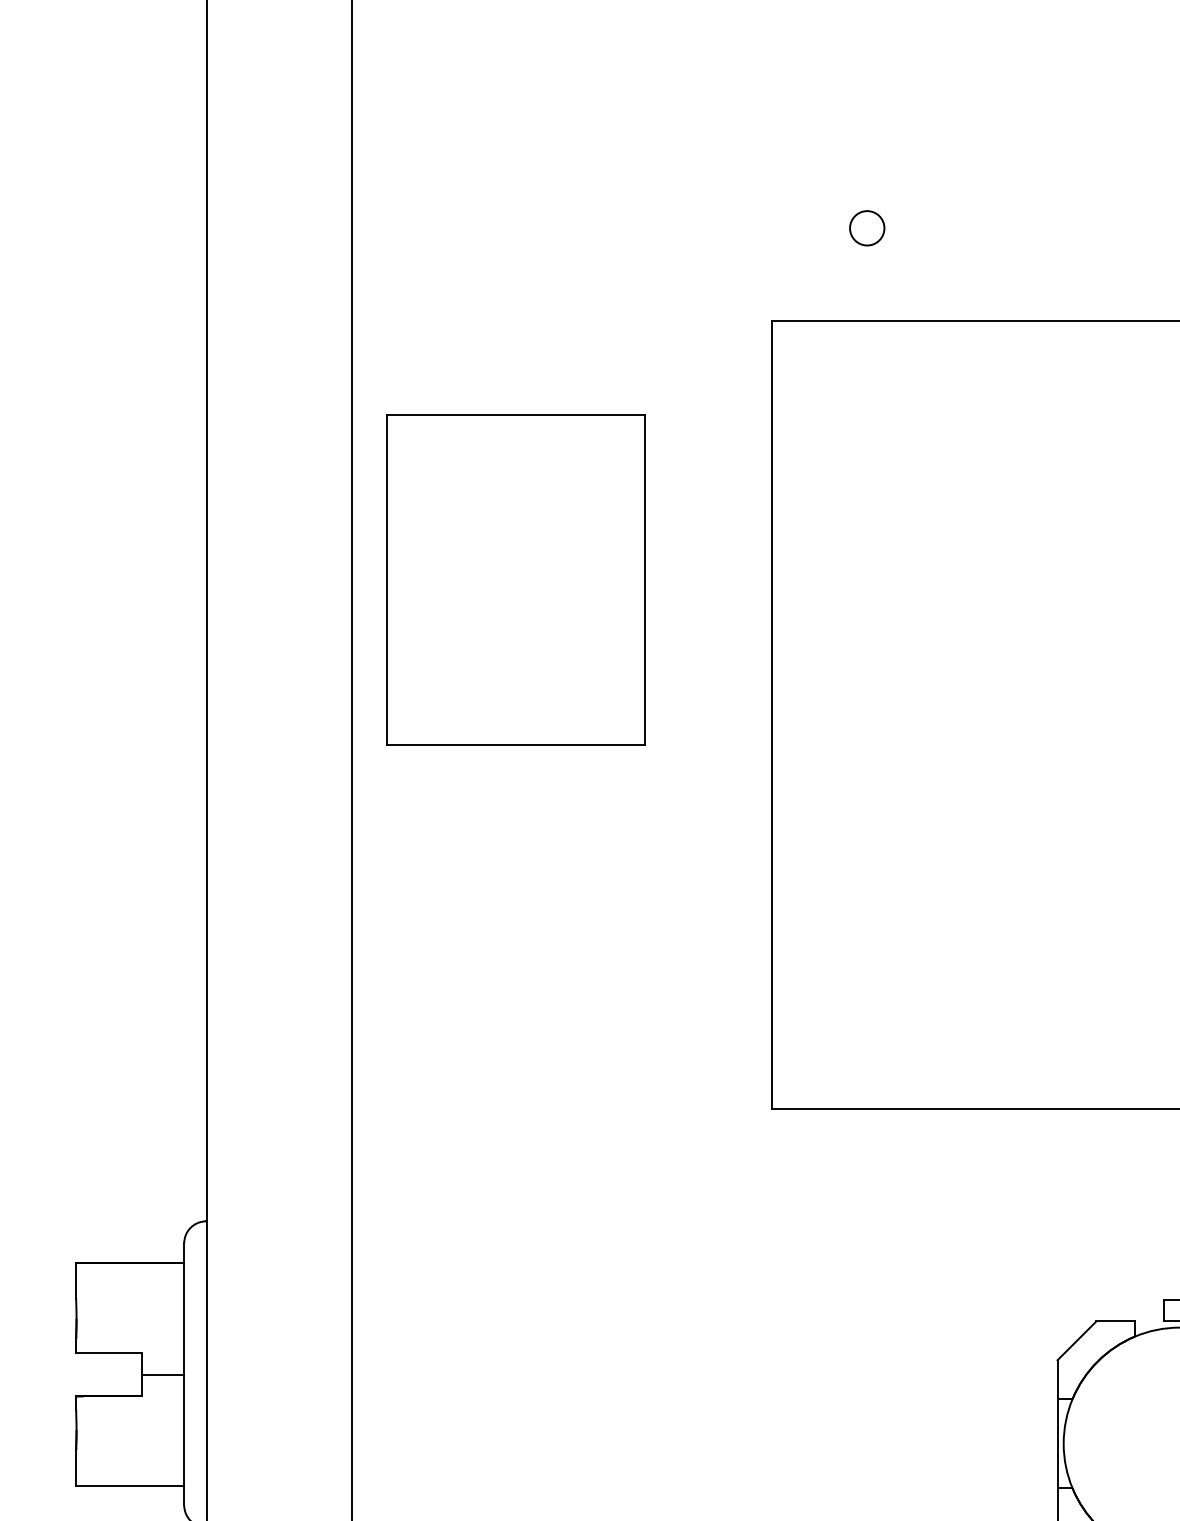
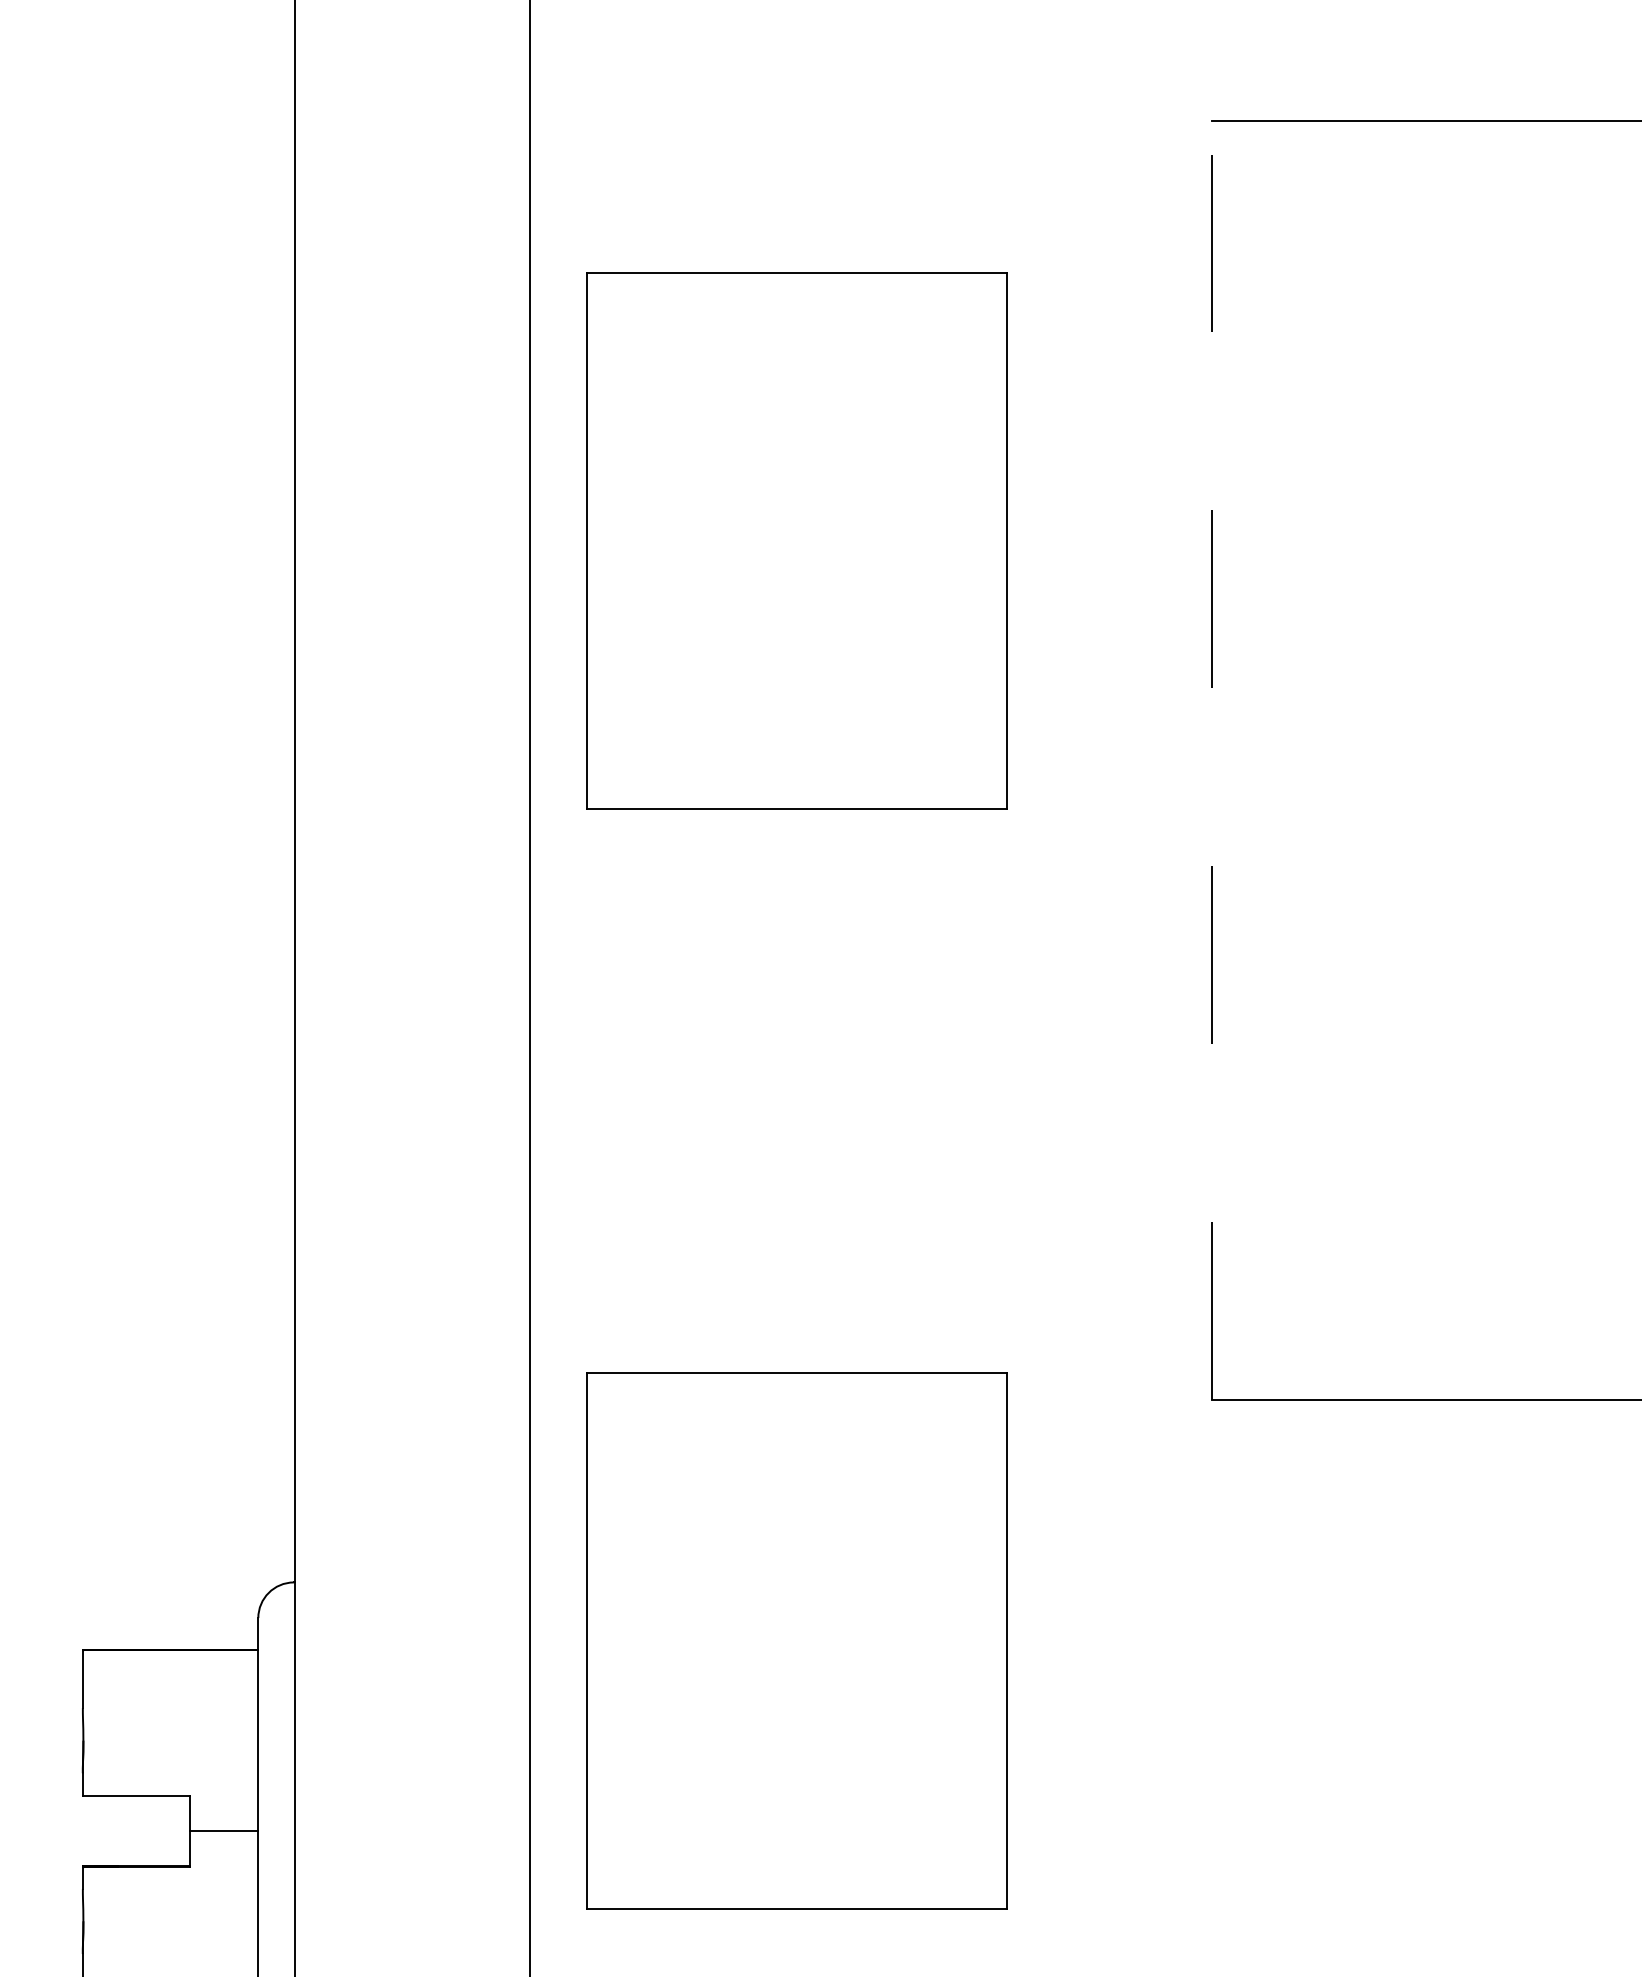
line: (771, 715) -> (1212, 760), solid -> dashed
part: (515, 1256) -> (796, 1639), added

